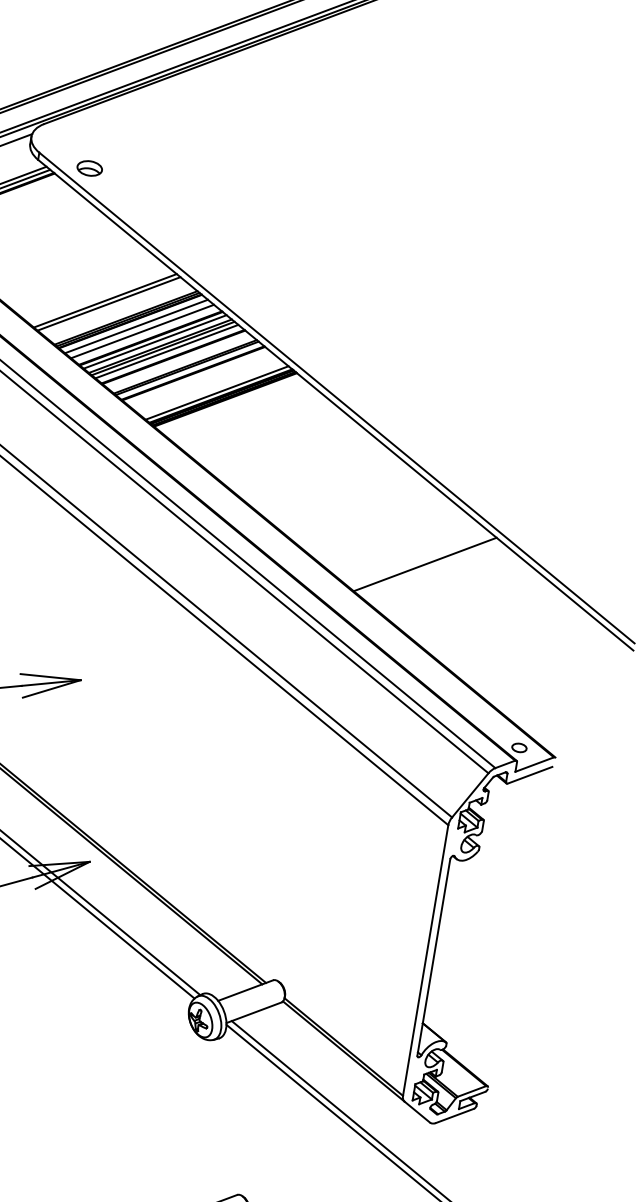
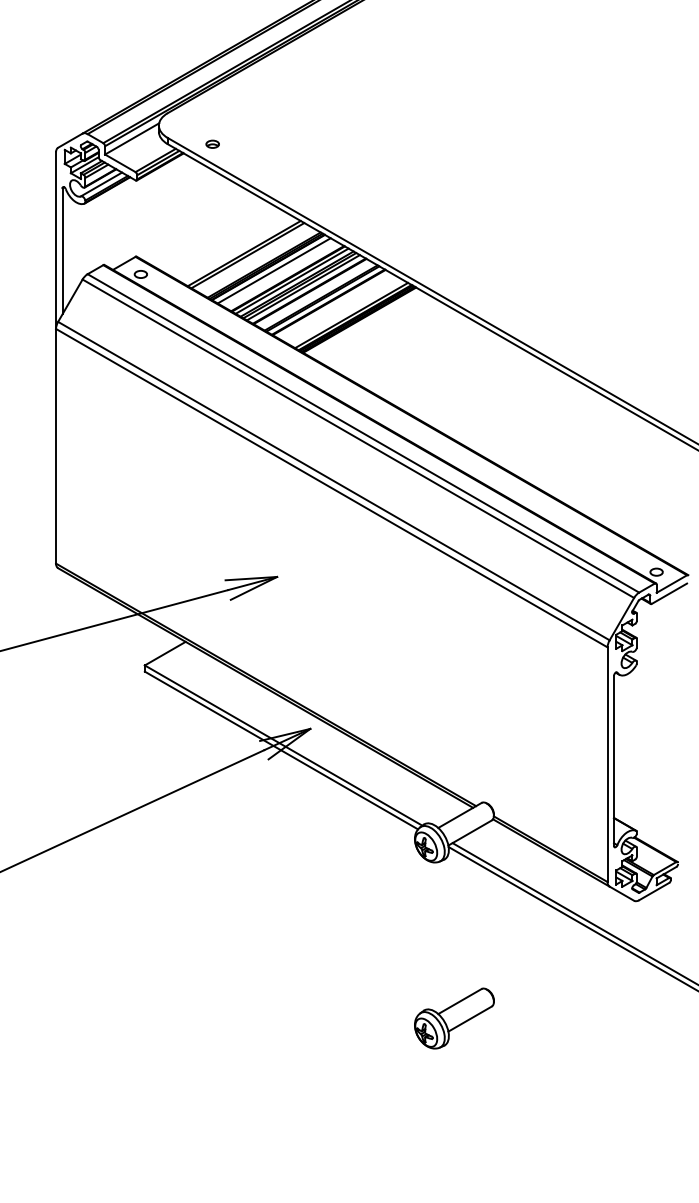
part: (89, 168) -> (212, 144), size x0.6
line: (142, 330) -> (279, 273), removed
line: (424, 563) -> (550, 430), removed

